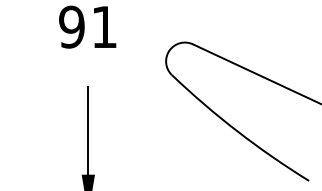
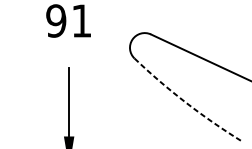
arc: (237, 131) -> (185, 102), solid -> dashed

